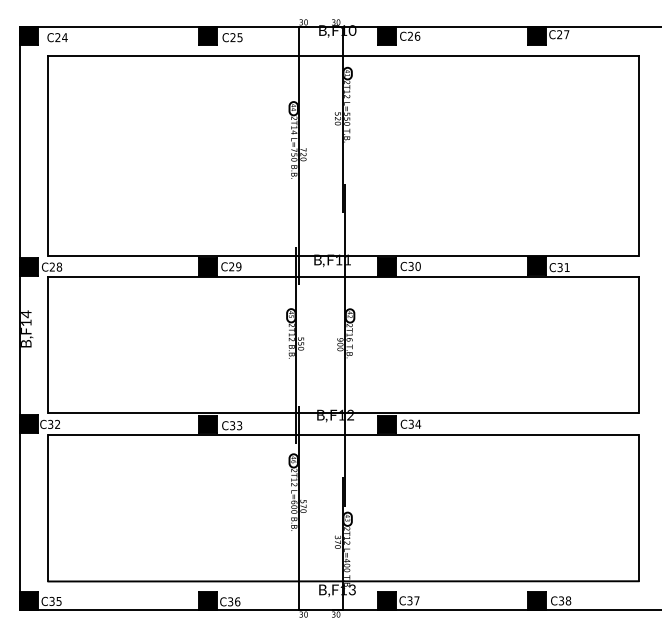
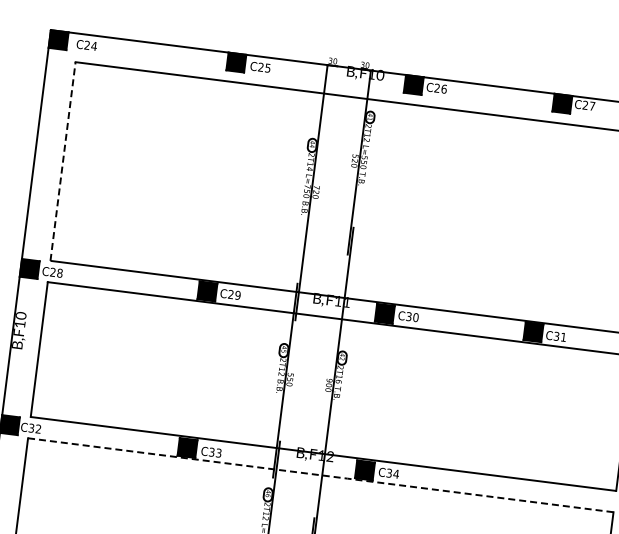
line: (48, 155) -> (63, 161), solid -> dashed
text: (26, 314) -> (21, 316), B,F14 -> B,F10
line: (344, 434) -> (321, 475), solid -> dashed

